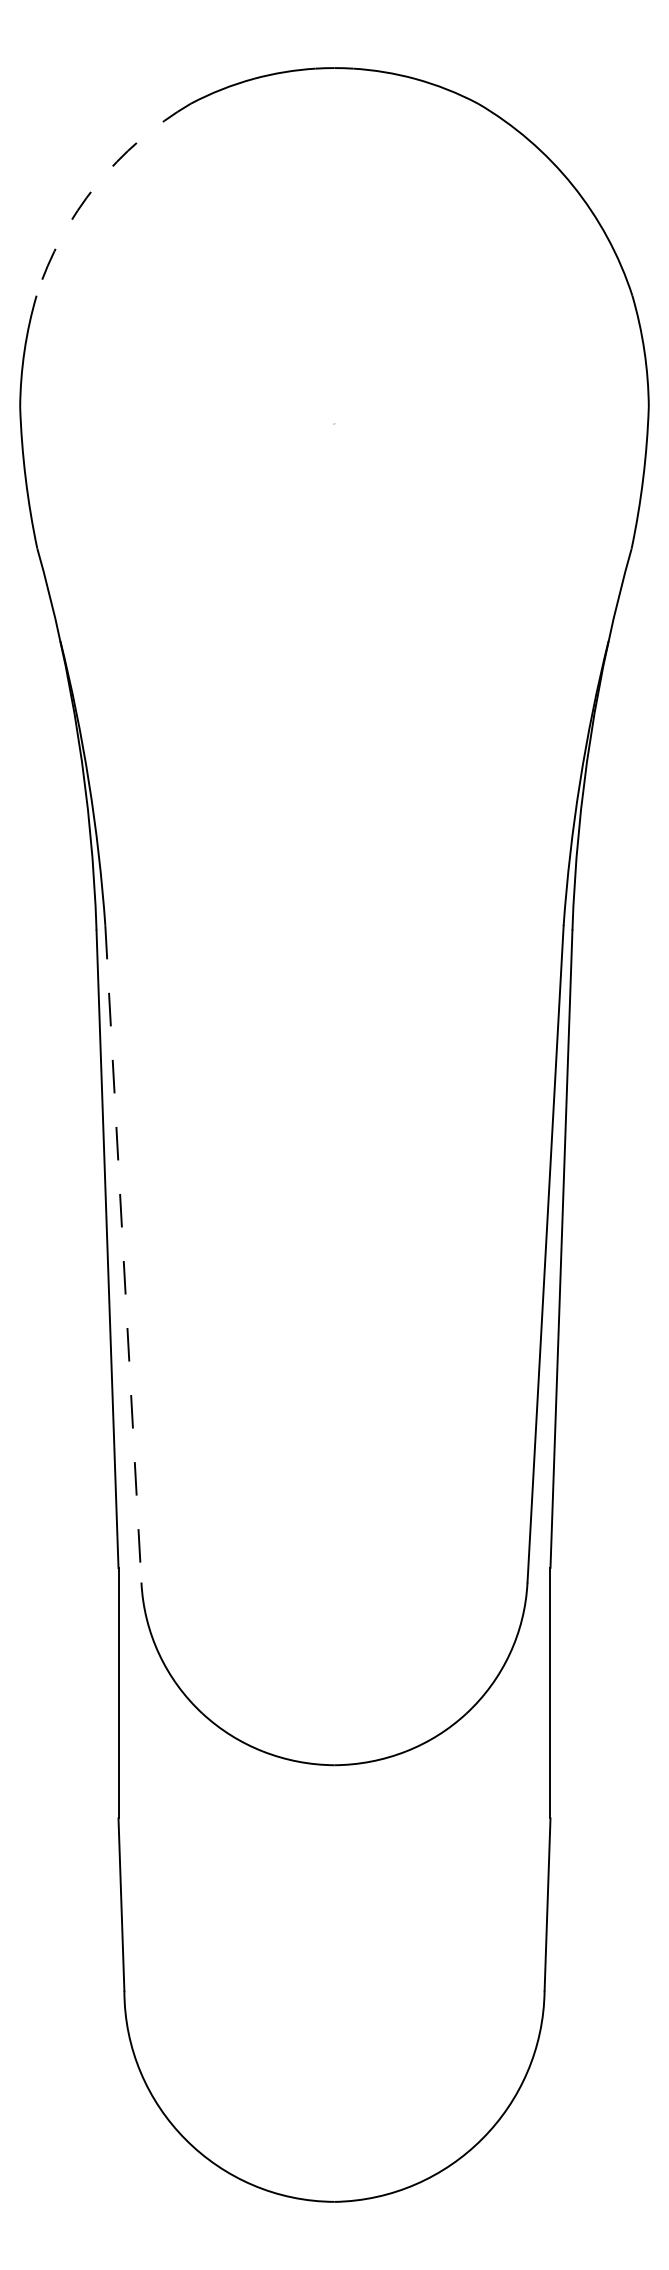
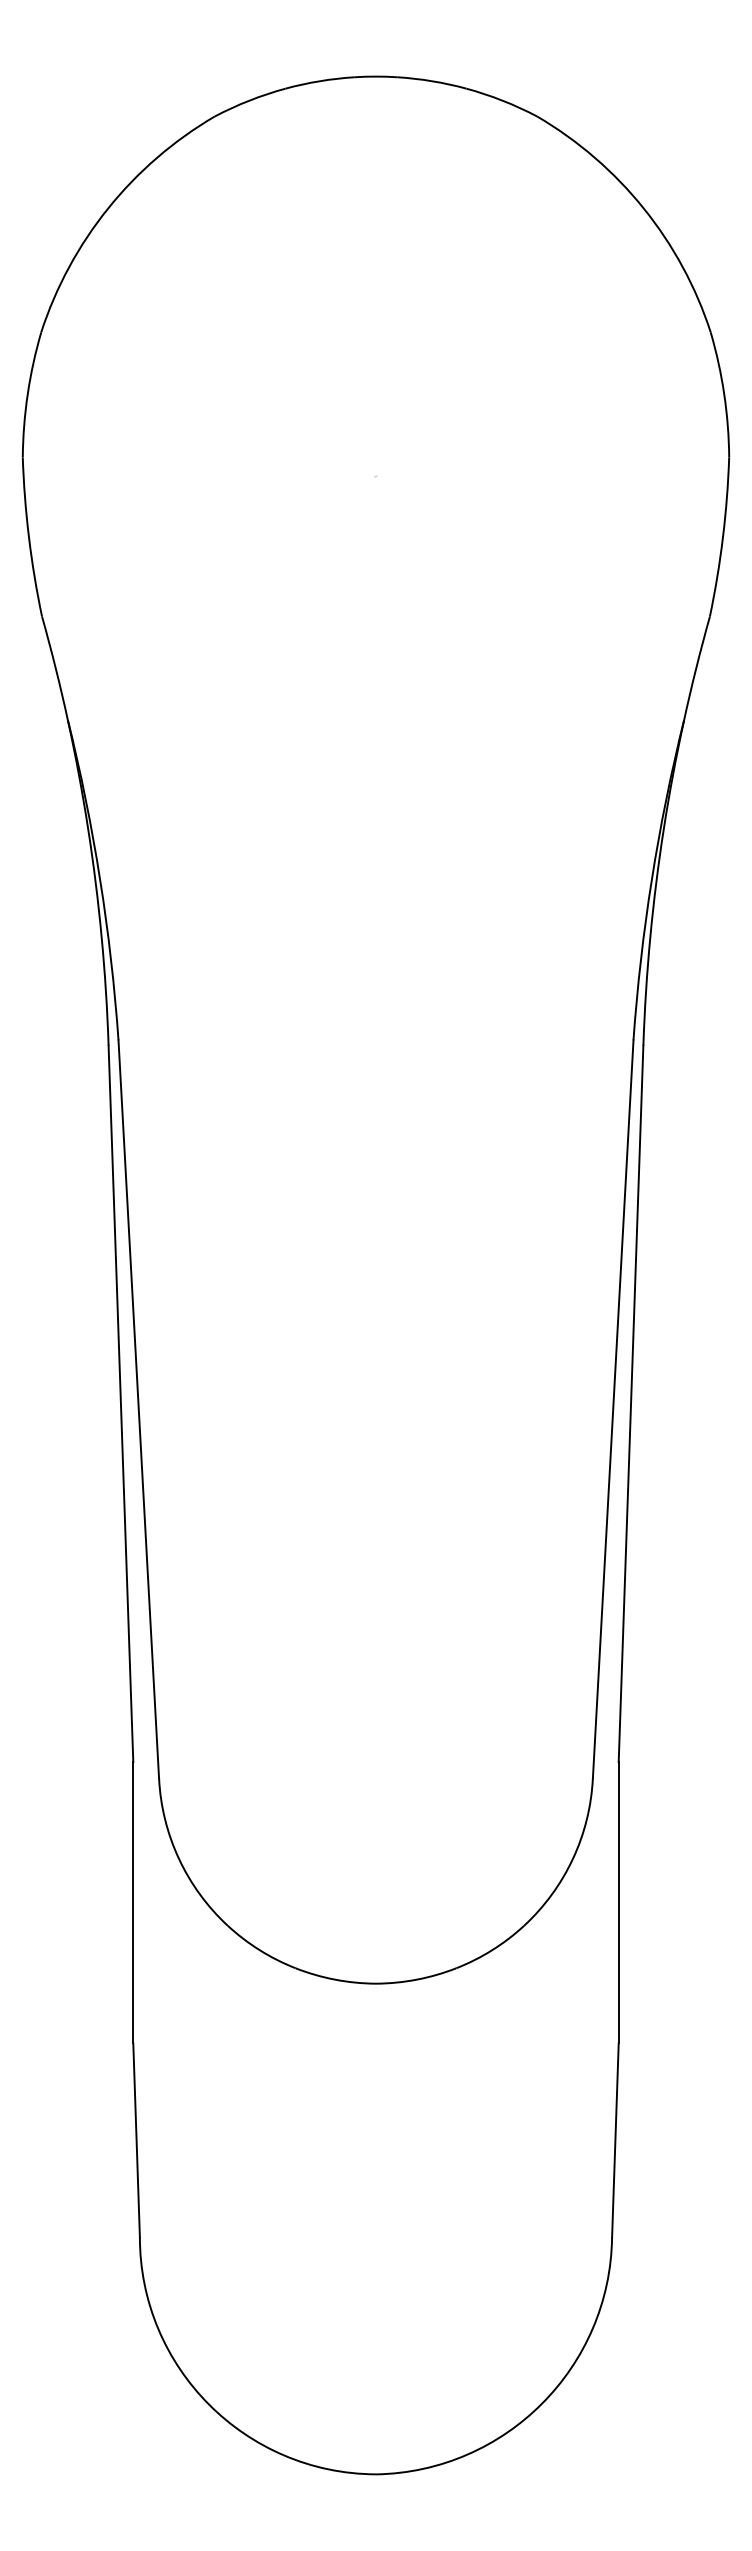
arc: (96, 185) -> (108, 208), dashed -> solid
line: (123, 1254) -> (138, 1409), dashed -> solid

